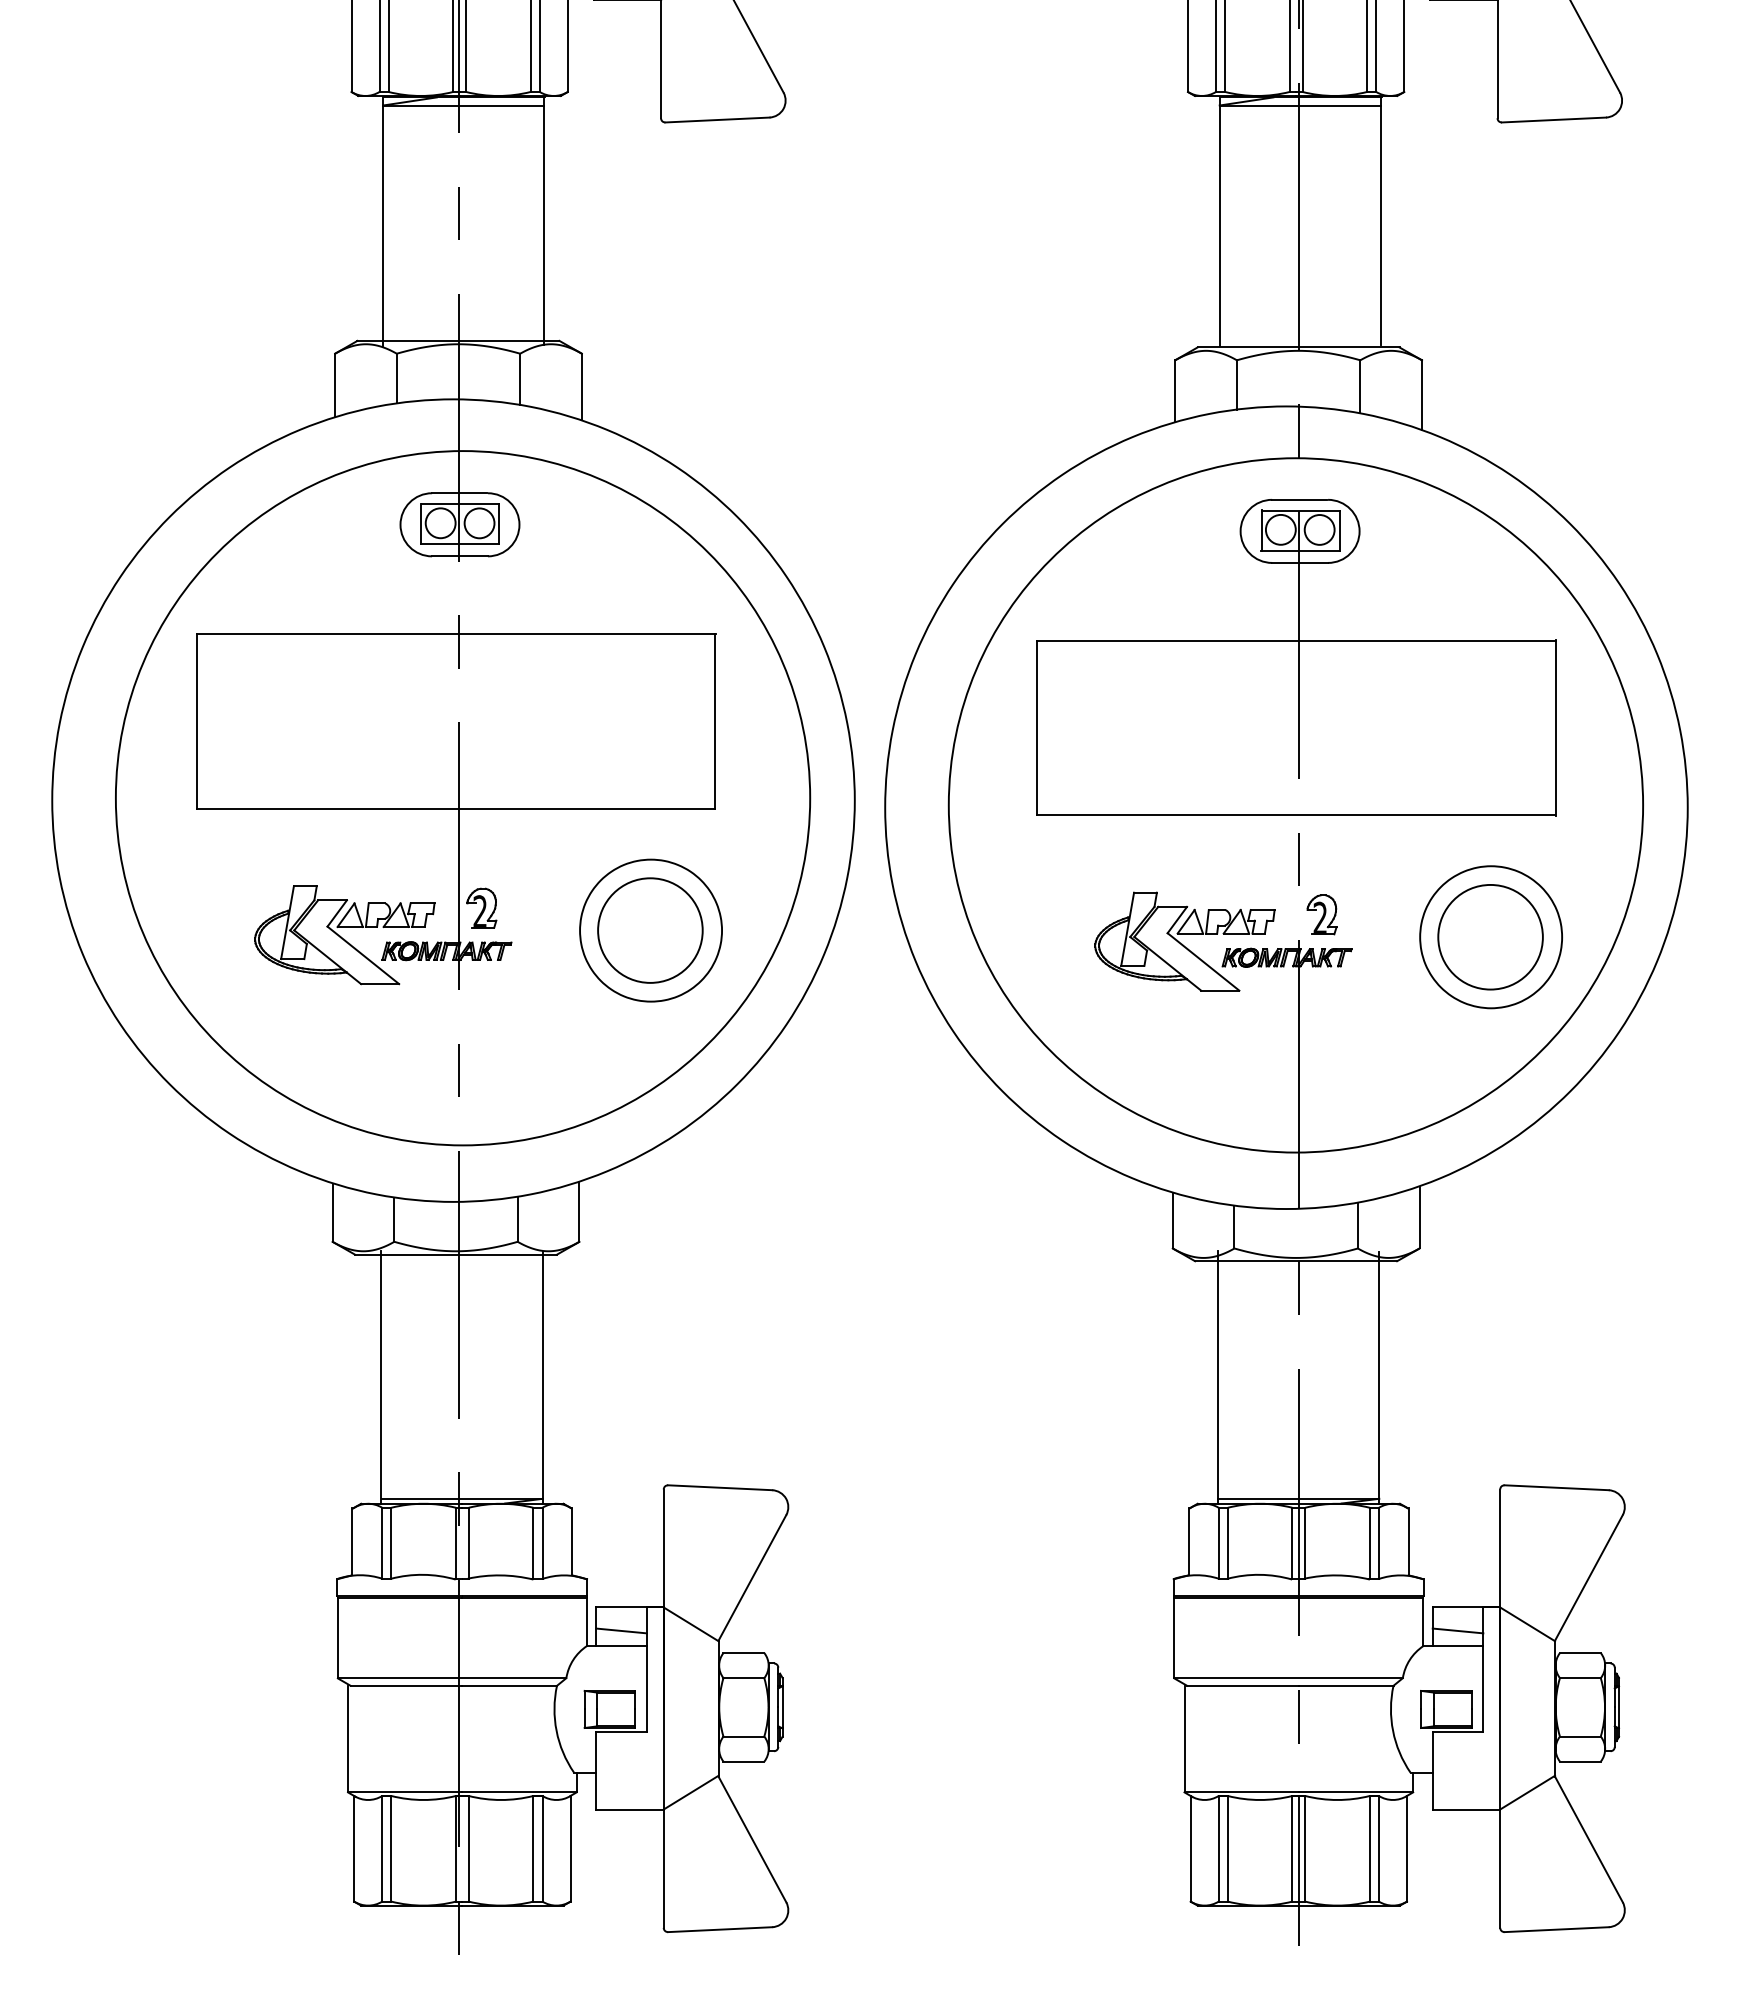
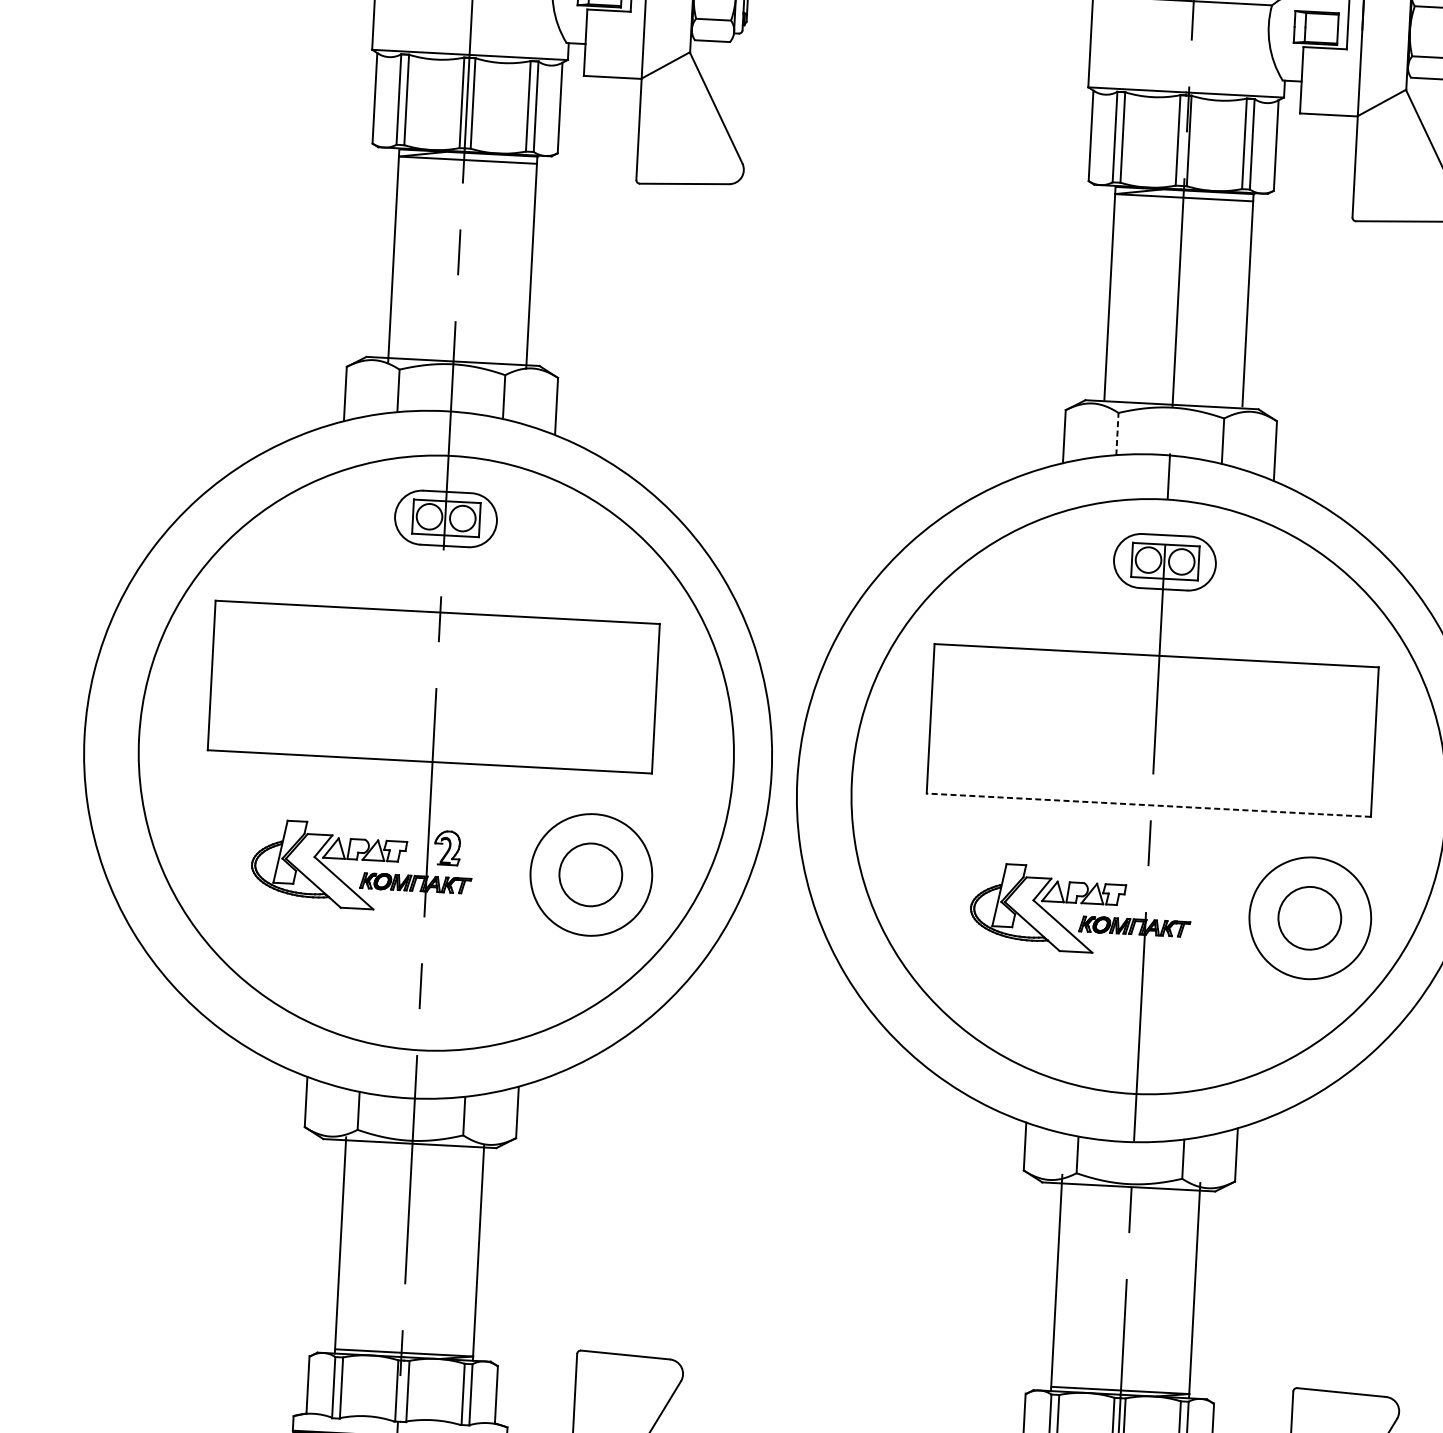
line: (1236, 385) -> (1117, 434), solid -> dashed
line: (1295, 815) -> (1148, 805), solid -> dashed
part: (1321, 914) -> (1166, 891), removed
circle: (650, 930) -> (590, 874), size x0.7
circle: (1490, 936) -> (1309, 917), size x0.7

